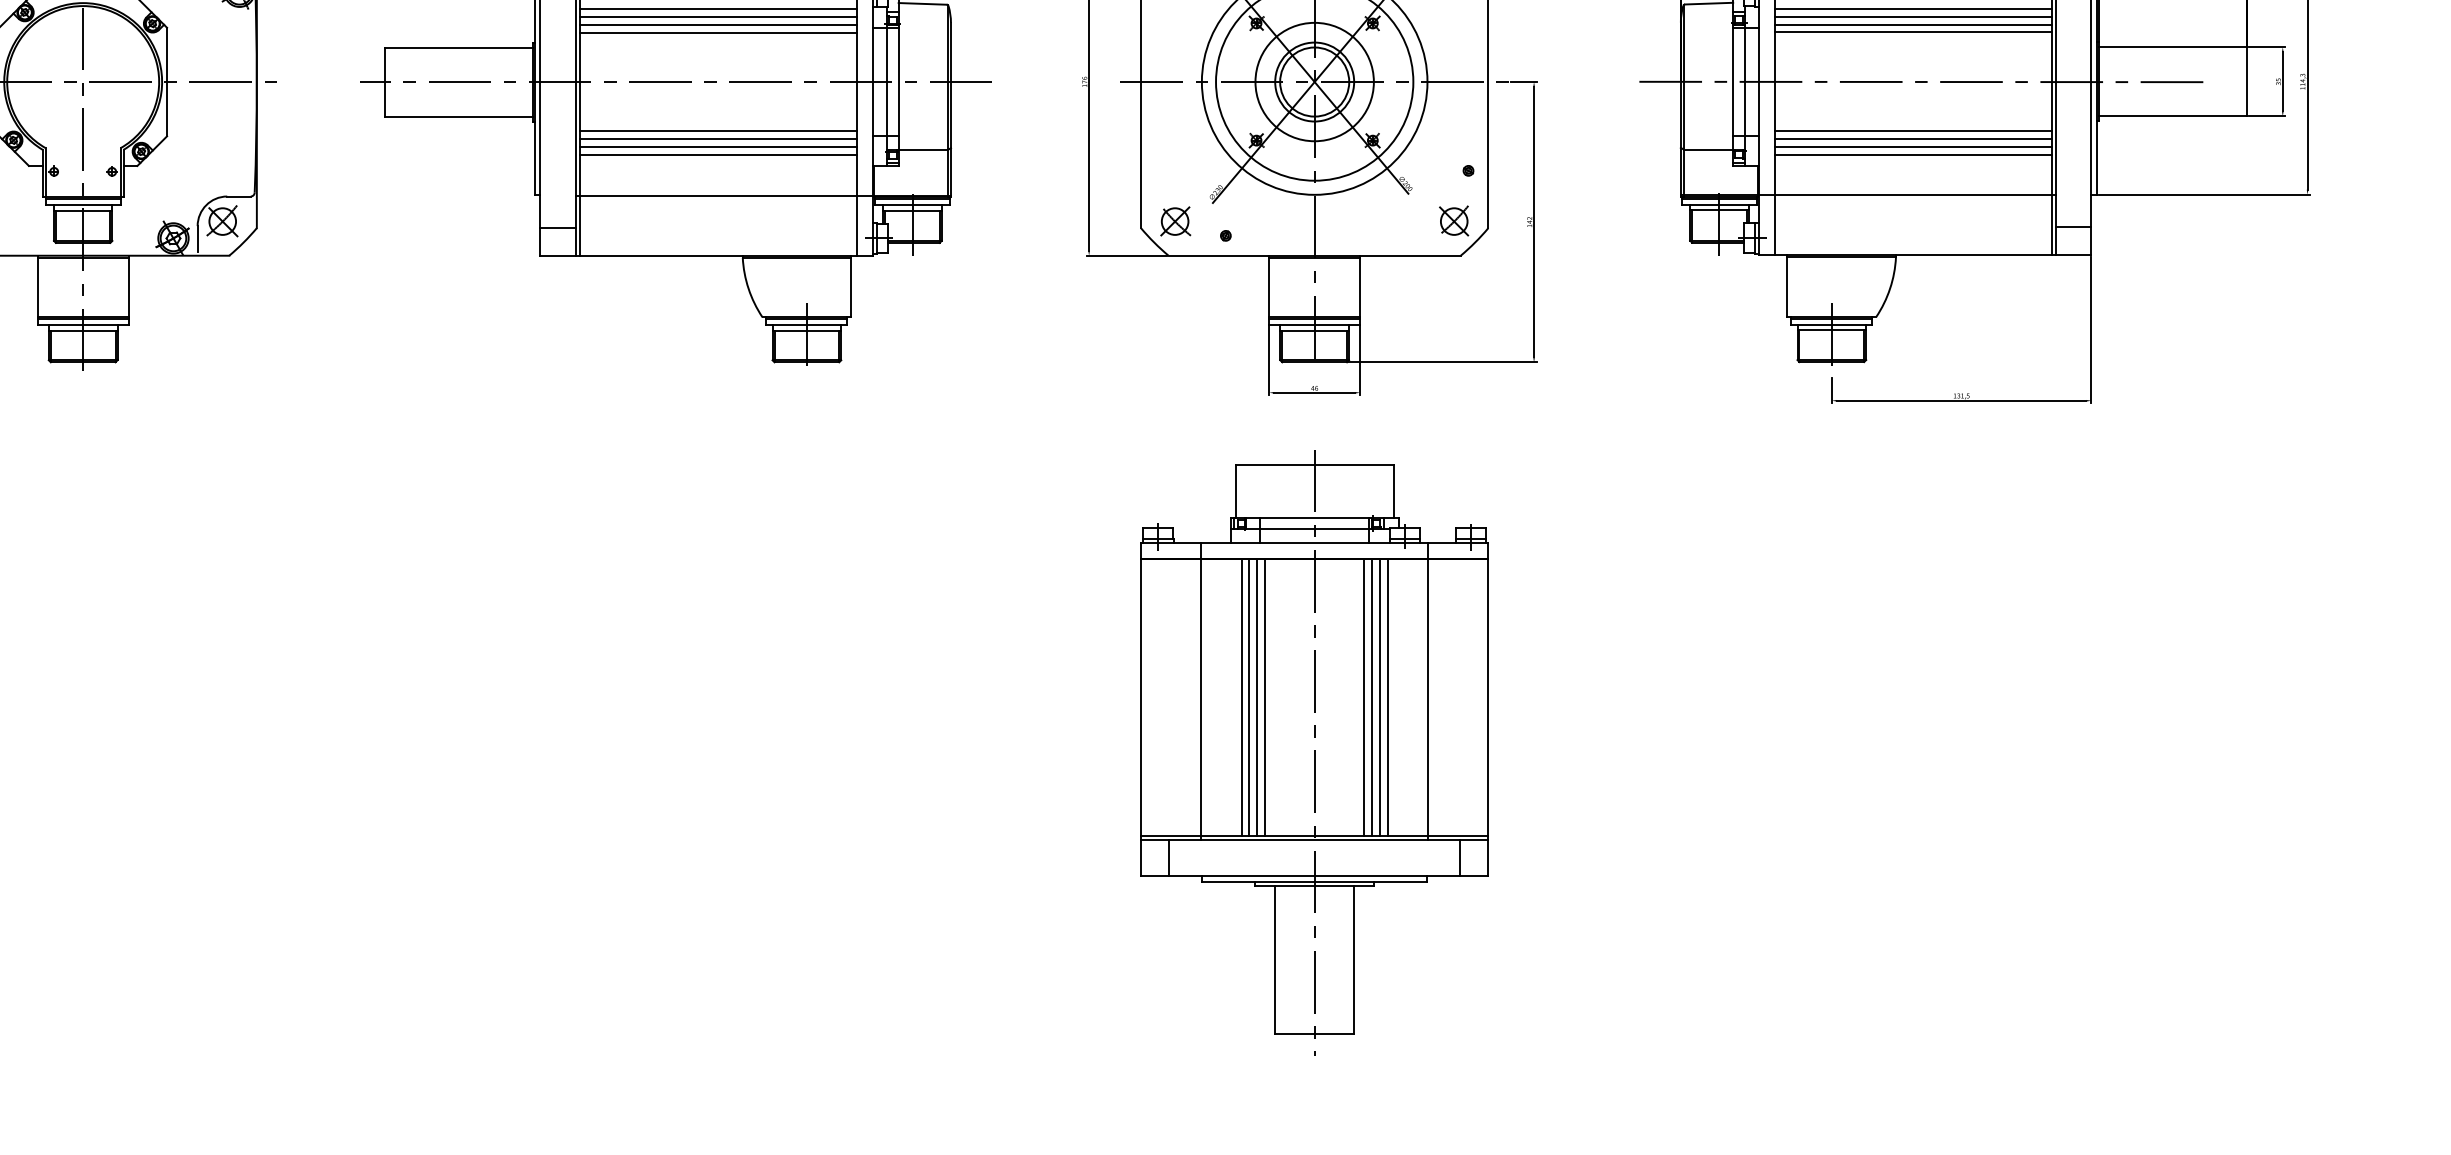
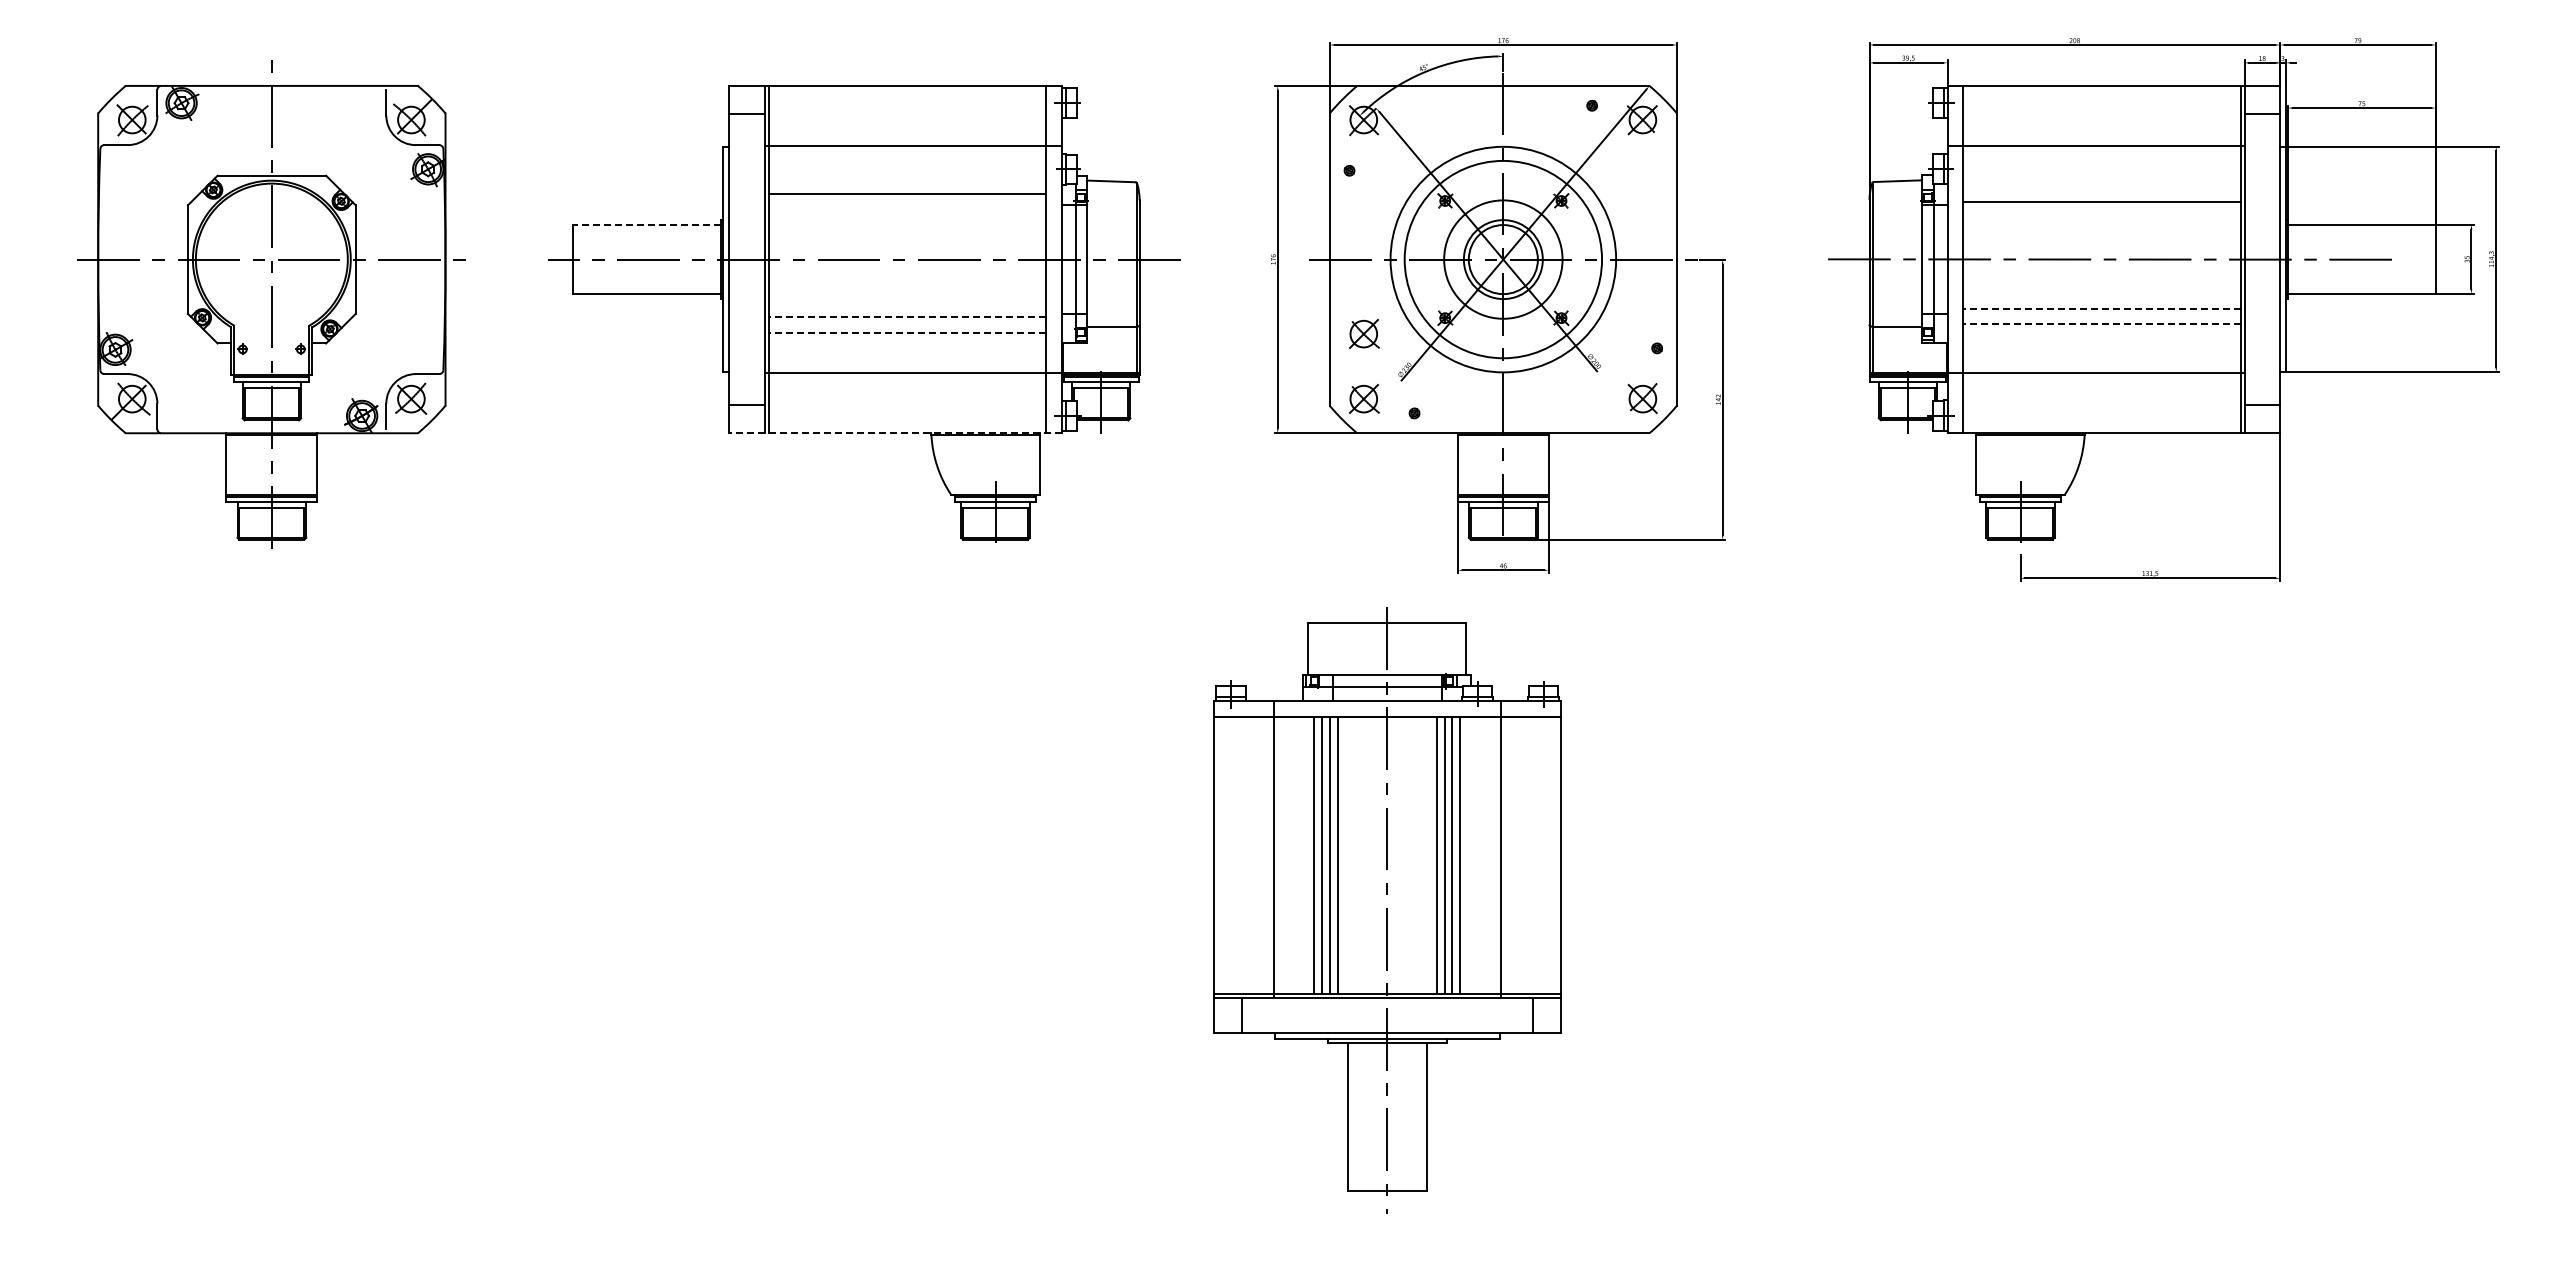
line: (717, 8) -> (906, 186), removed
line: (1912, 8) -> (2101, 186), removed
line: (1912, 16) -> (2101, 194), removed
line: (717, 24) -> (906, 202), removed
line: (717, 32) -> (906, 210), removed
line: (1912, 32) -> (2101, 210), removed
line: (457, 47) -> (646, 225), solid -> dashed
line: (717, 130) -> (906, 308), removed
line: (1912, 130) -> (2101, 308), solid -> dashed
line: (718, 138) -> (907, 316), solid -> dashed
line: (1912, 138) -> (2101, 316), removed
line: (717, 146) -> (906, 324), removed
line: (1912, 146) -> (2101, 324), solid -> dashed
line: (718, 154) -> (907, 332), solid -> dashed
line: (1912, 154) -> (2101, 332), removed
part: (1175, 155) -> (1364, 333), added
line: (705, 255) -> (894, 433), solid -> dashed
part: (1314, 752) -> (1387, 910), moved

